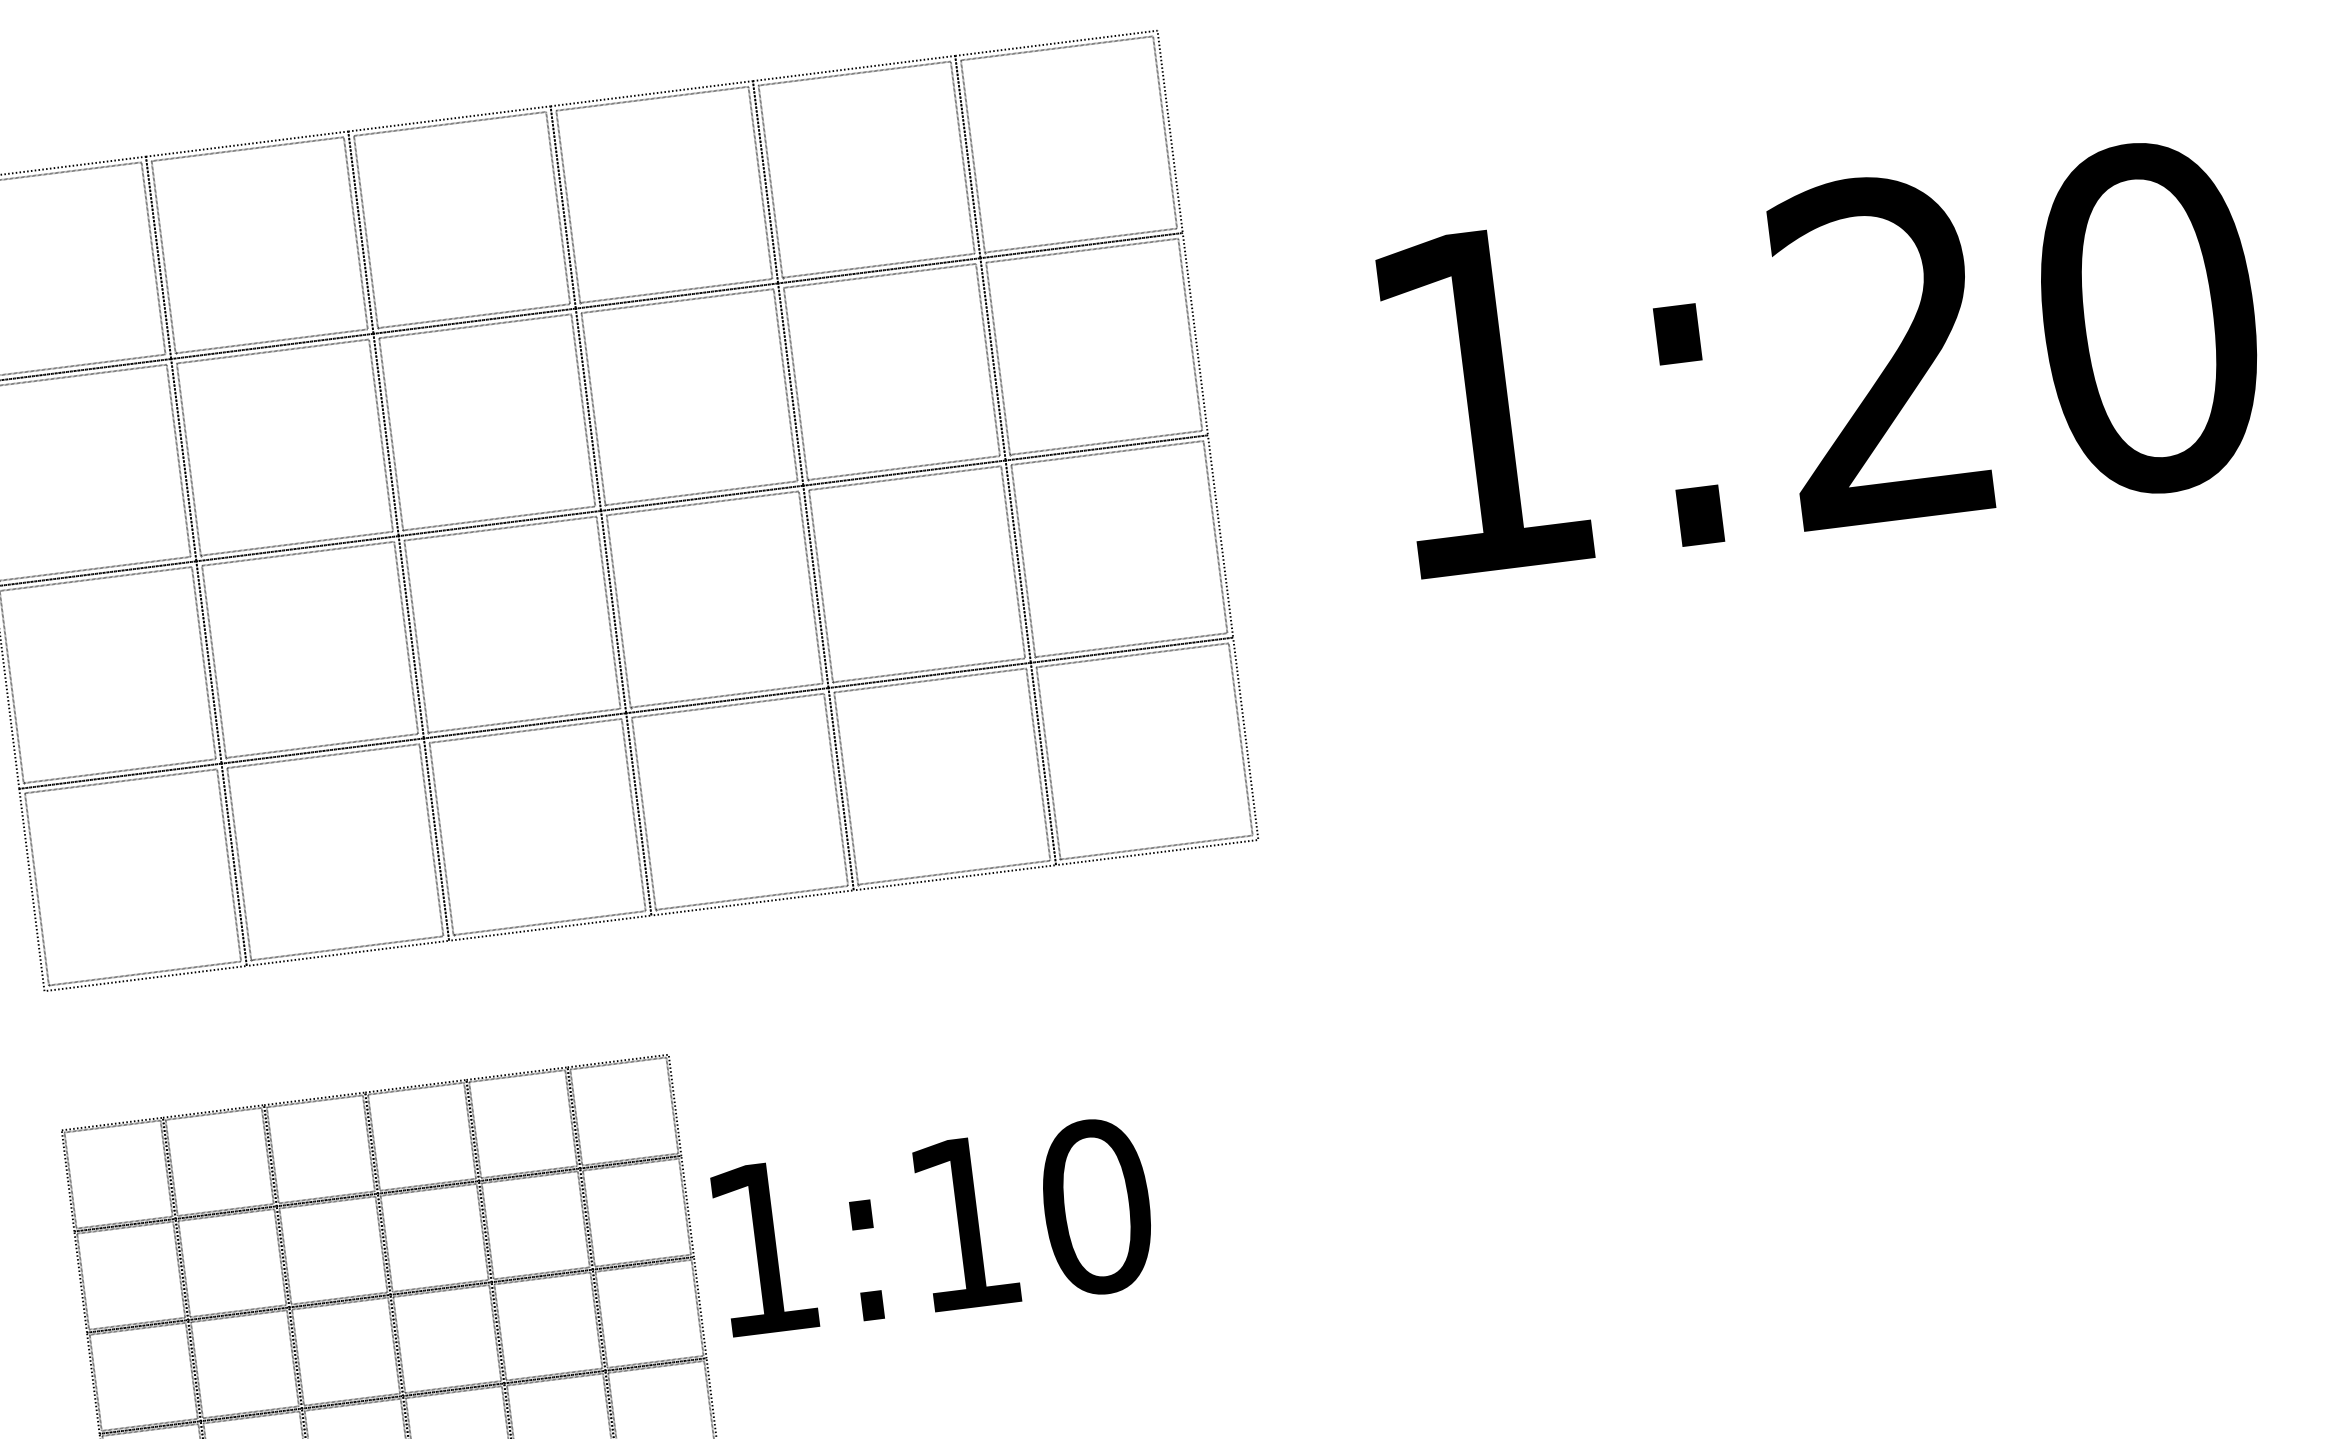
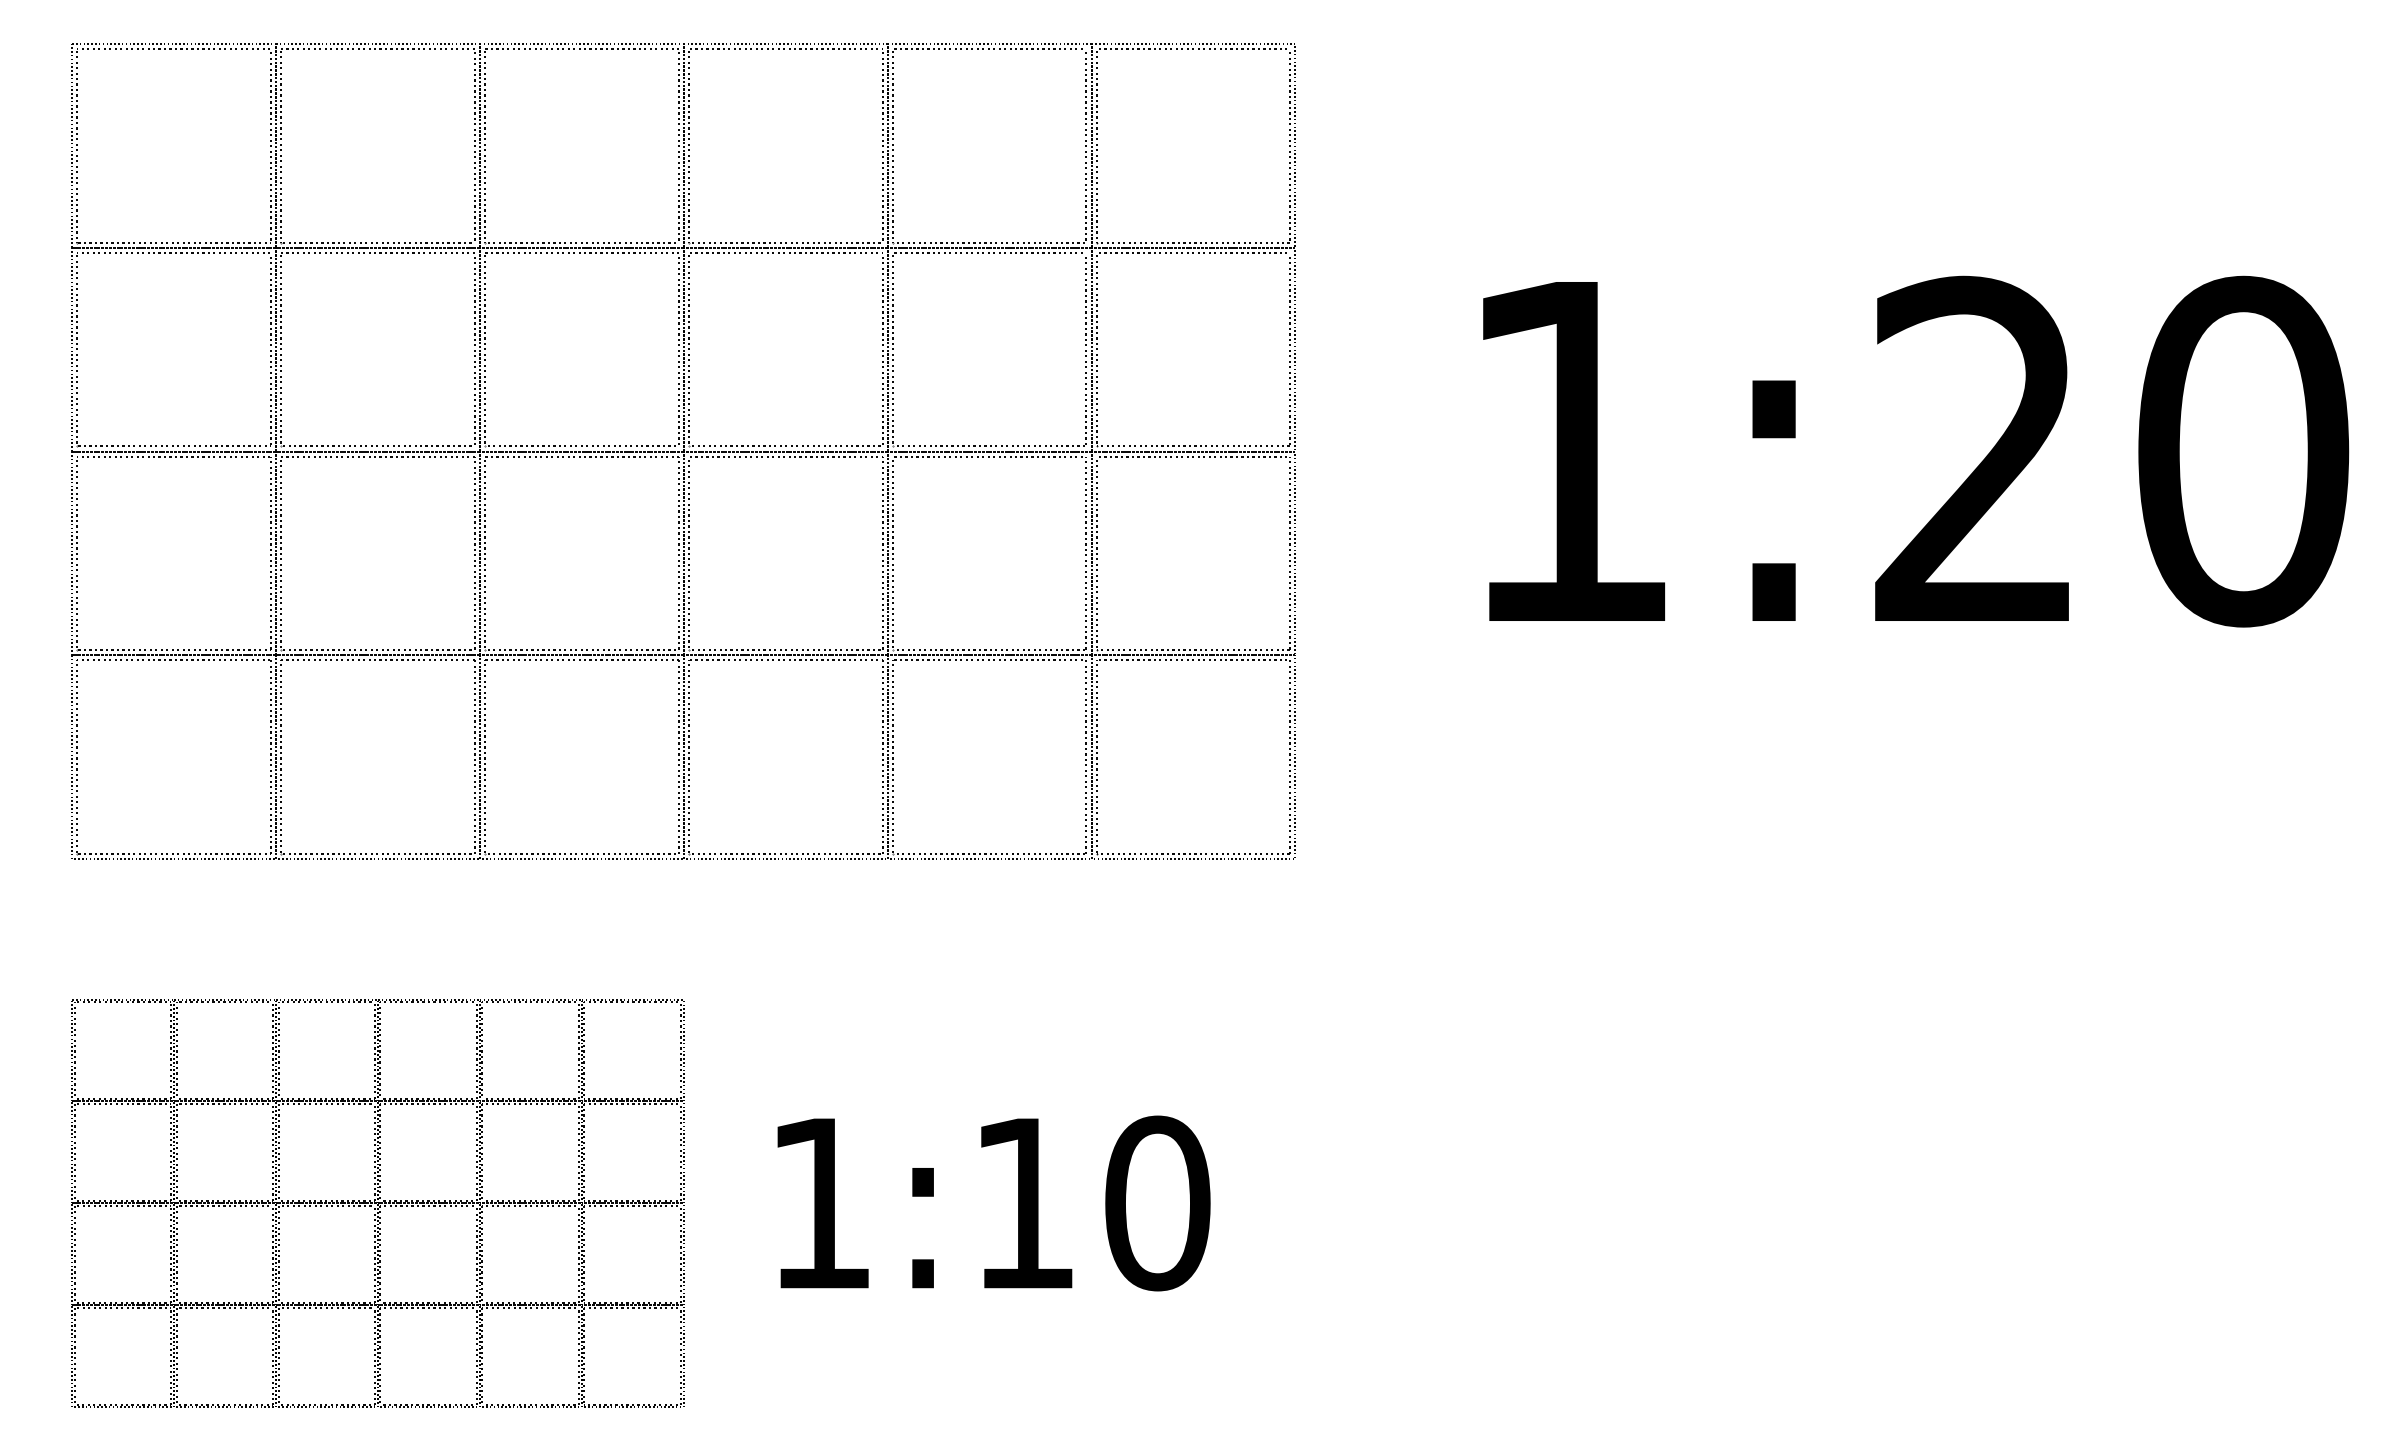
text: (933, 1227) -> (993, 1203), moved

